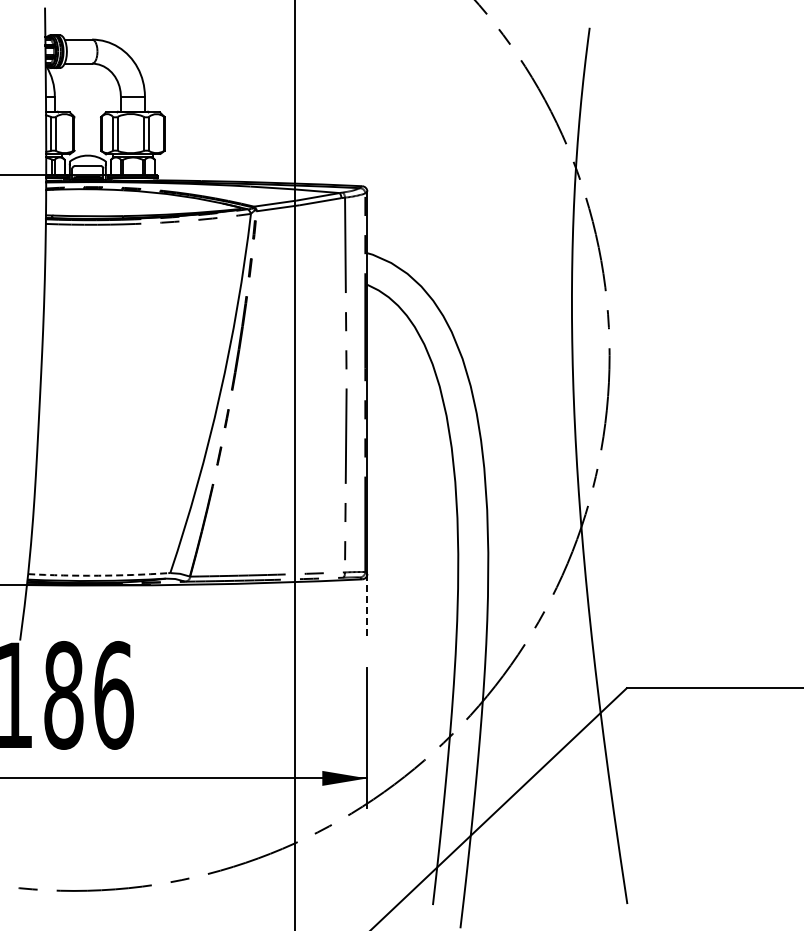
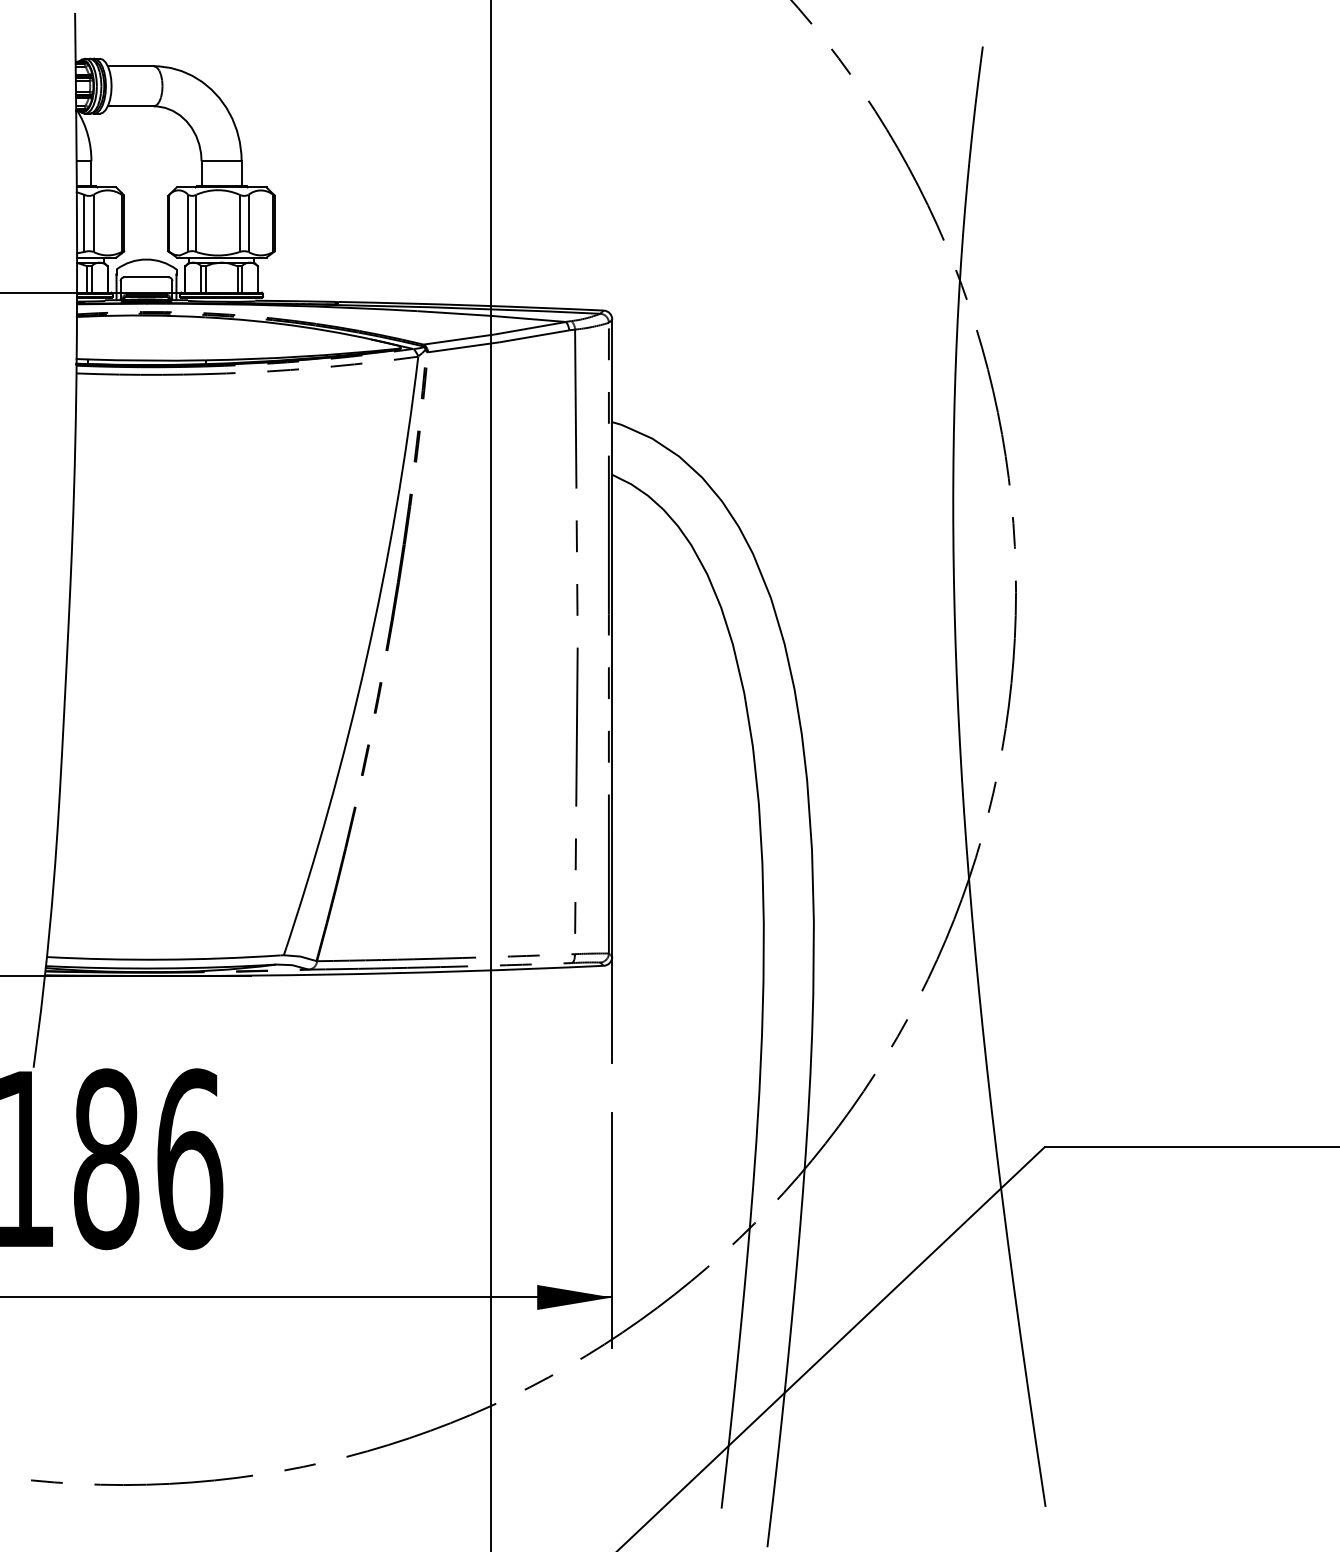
arc: (98, 575) -> (164, 959), dashed -> solid
line: (367, 605) -> (612, 1009), dashed -> solid

